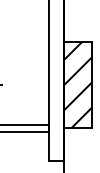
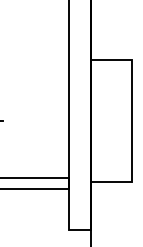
hatch: (77, 84) -> (110, 120), removed

